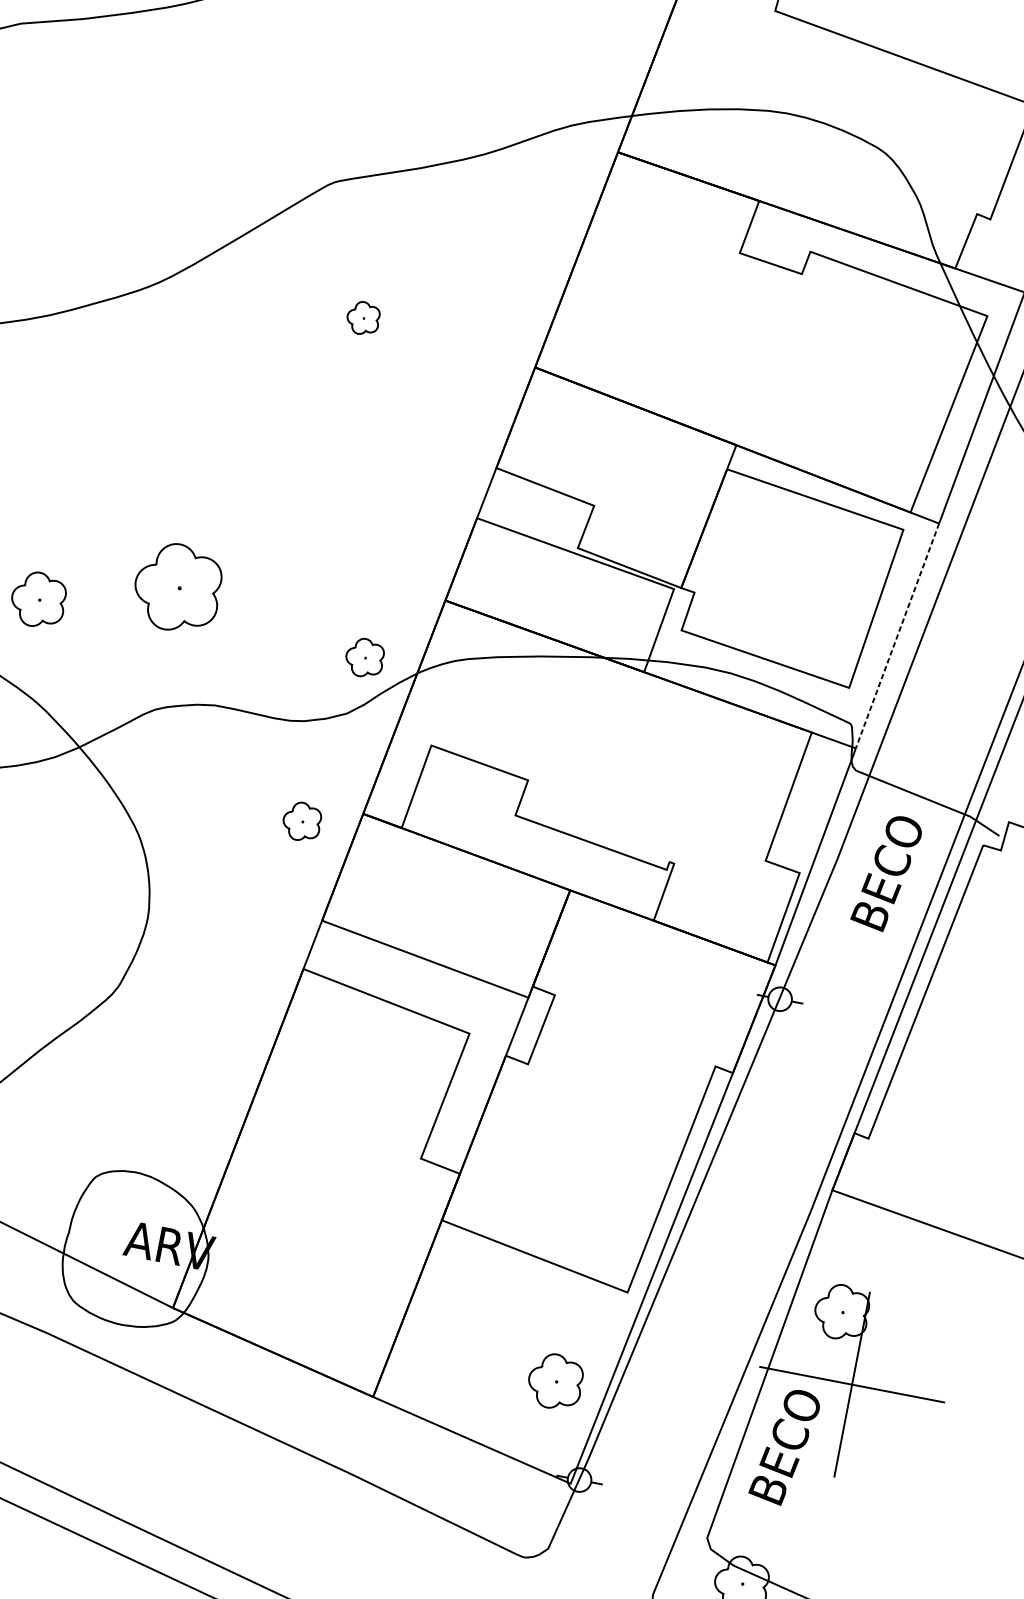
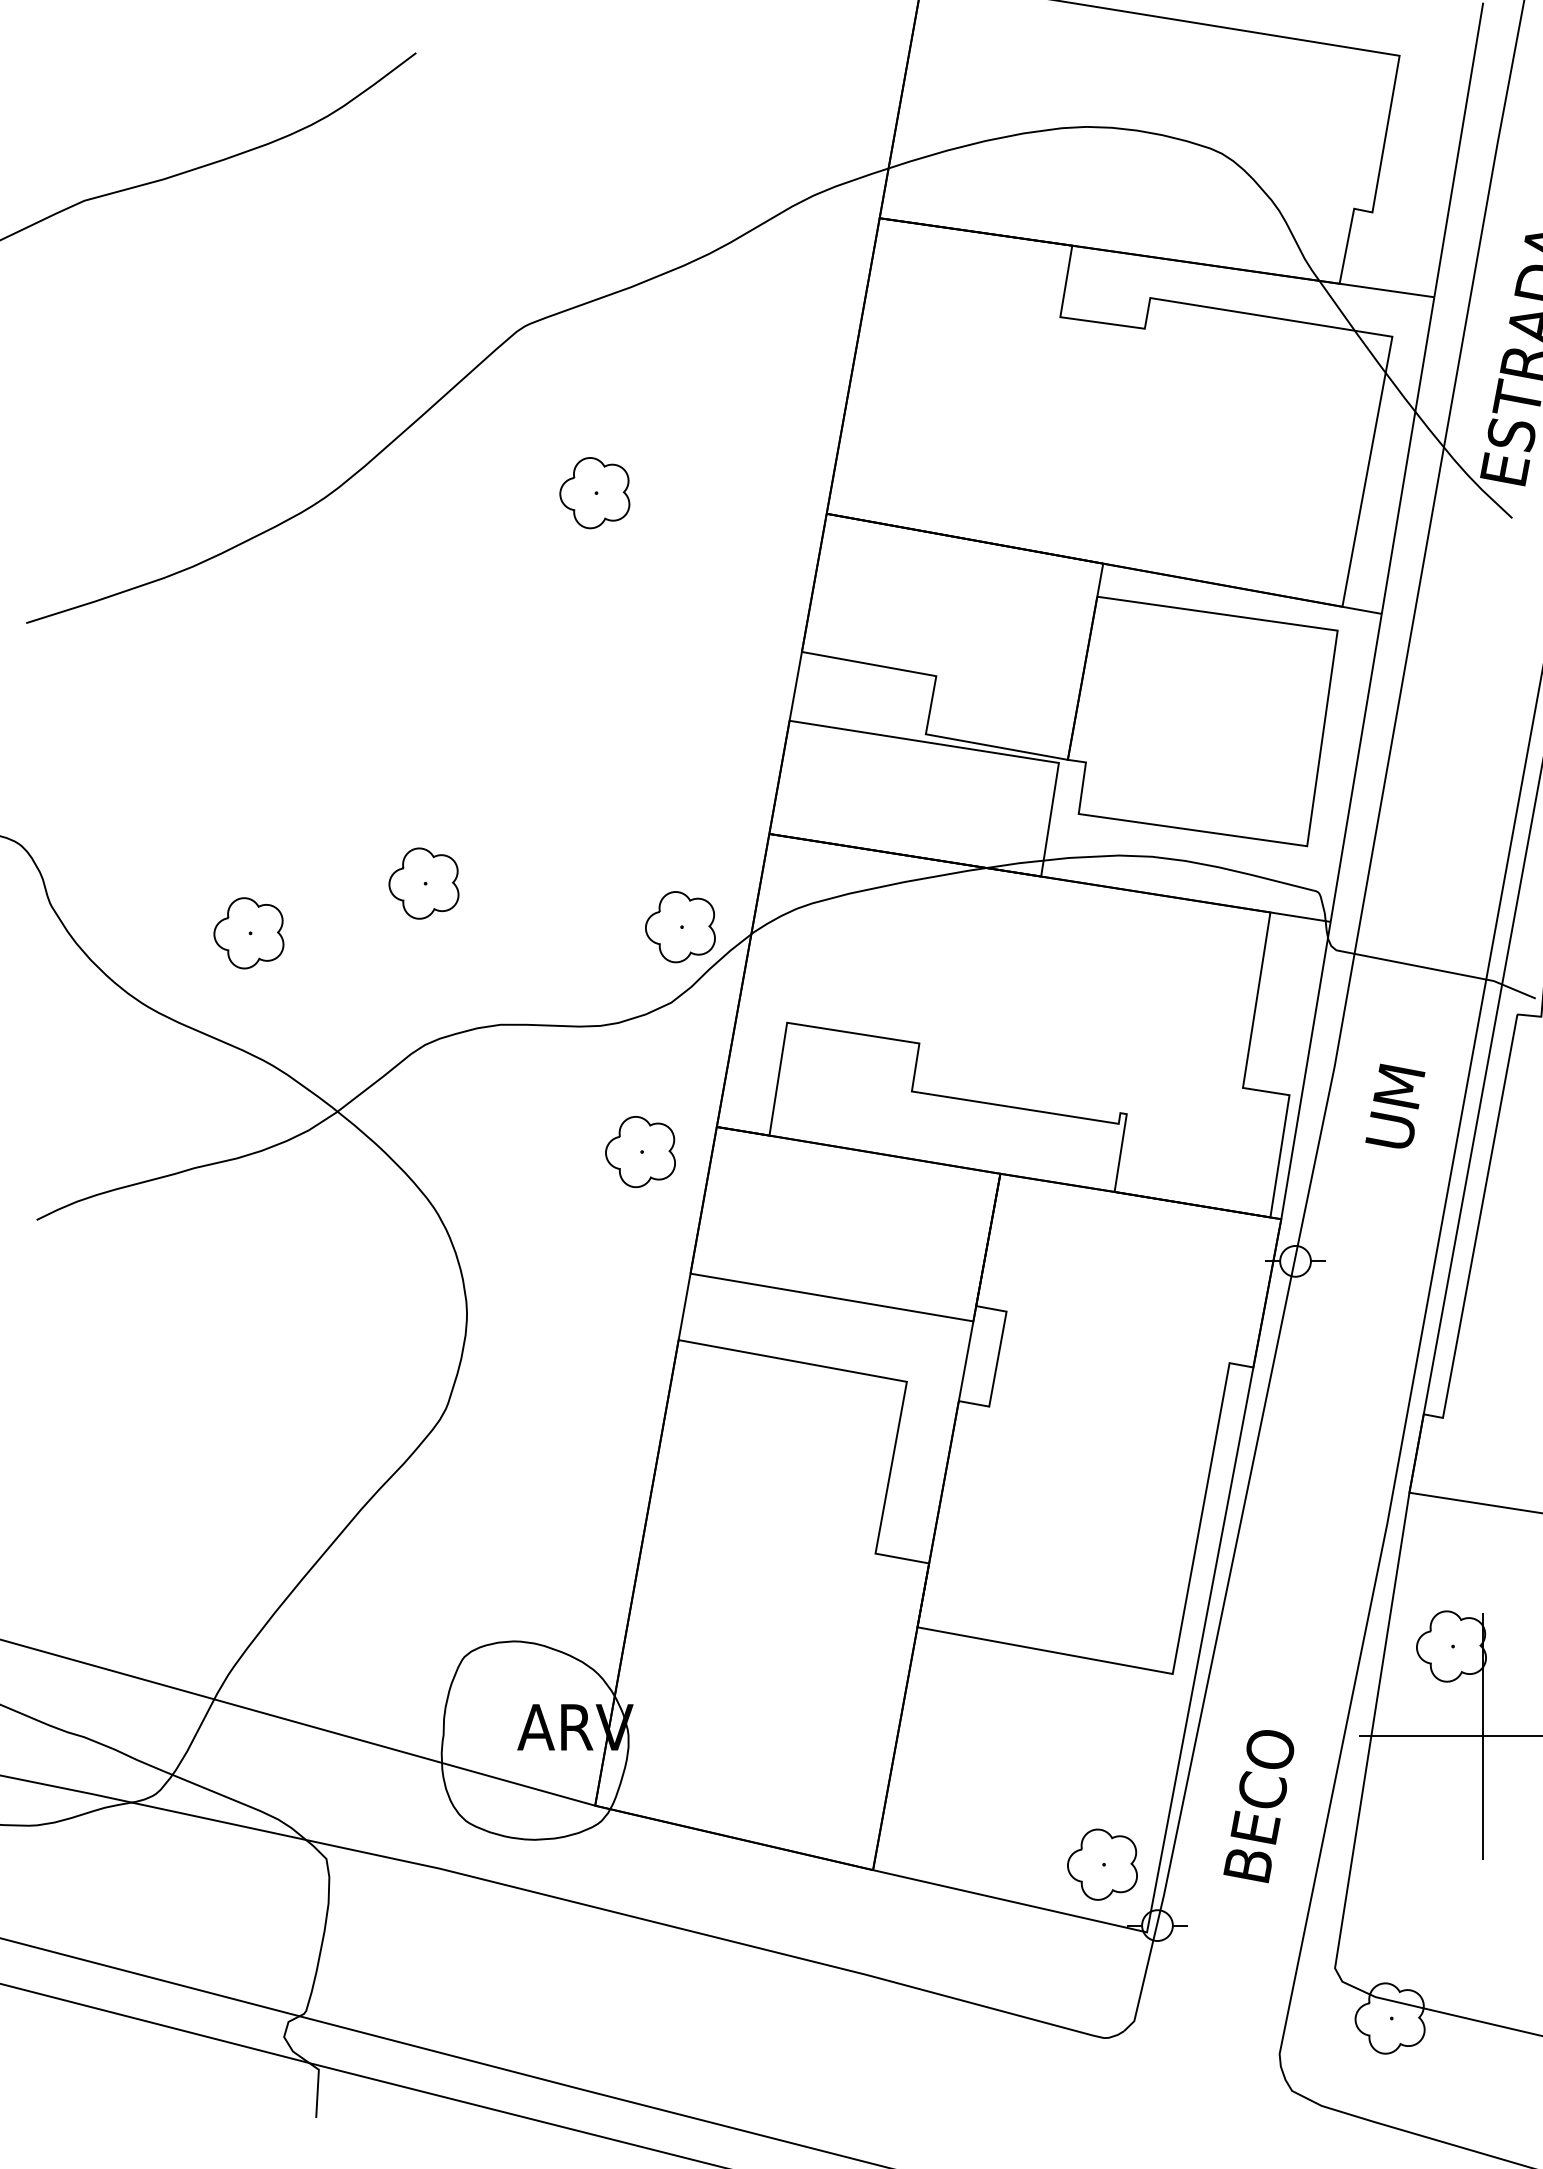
part: (362, 318) -> (594, 493), size x1.67
part: (177, 587) -> (423, 883), size x0.62
line: (897, 636) -> (1356, 768), dashed -> solid
part: (364, 658) -> (680, 927), size x1.43
part: (301, 822) -> (640, 1152), size x1.43
text: (886, 872) -> (1400, 1073), BECO -> UM
part: (555, 1381) -> (1102, 1864), moved
text: (784, 1446) -> (1258, 1806), moved

